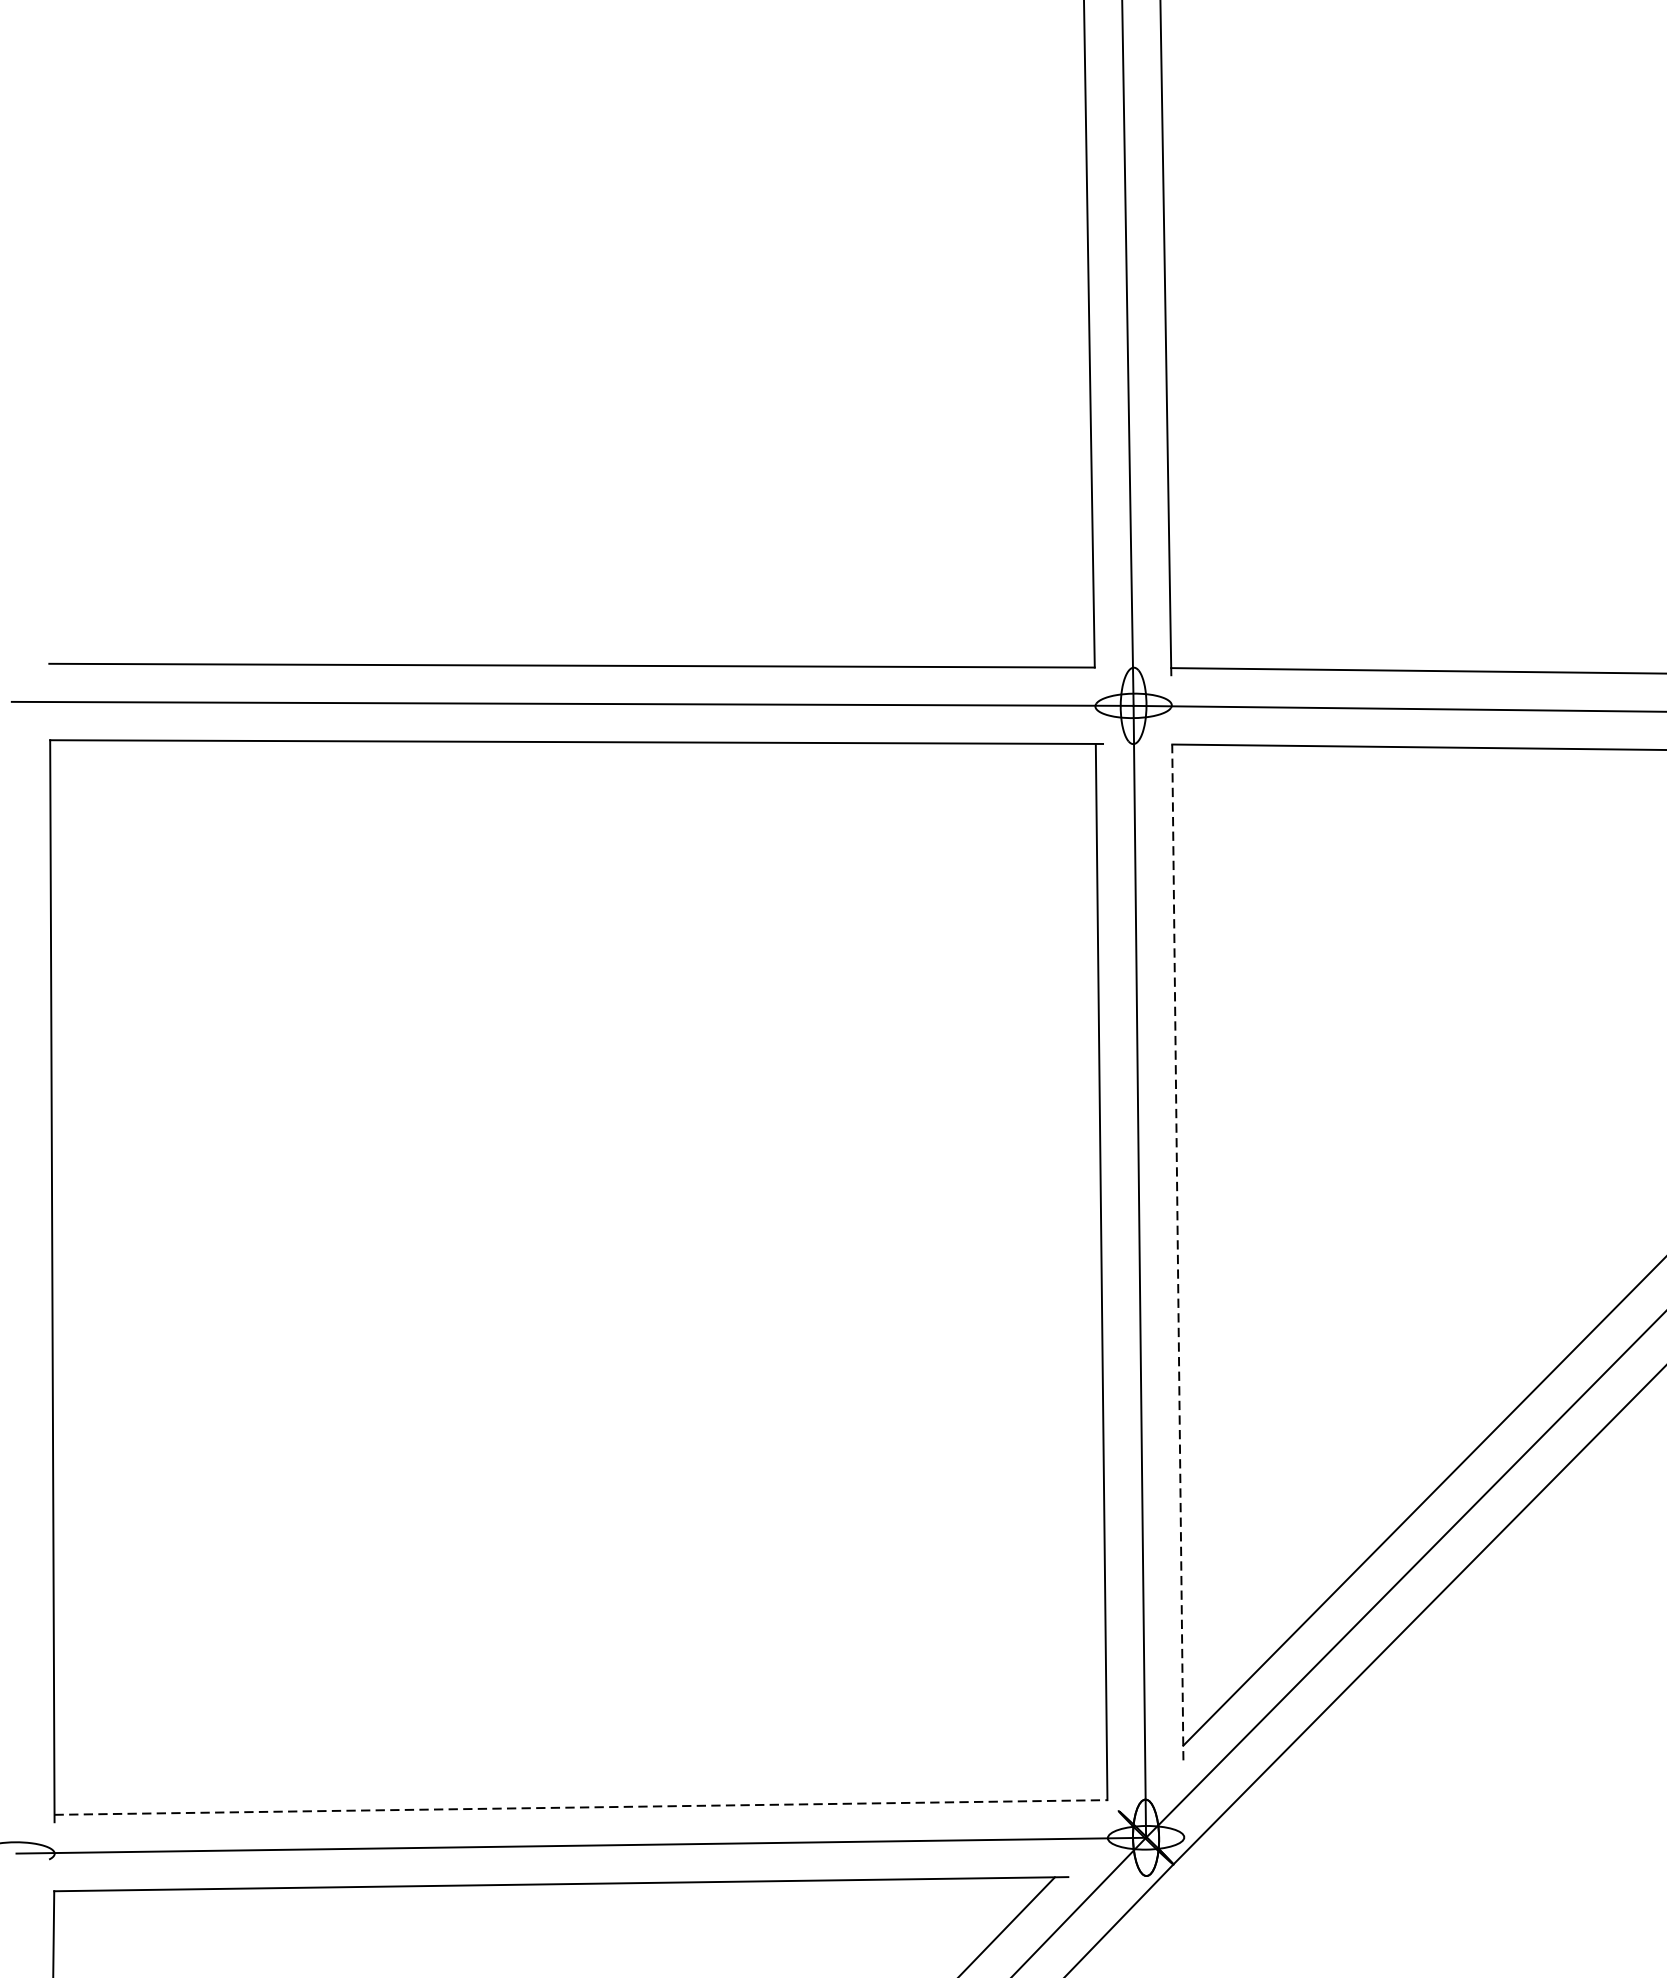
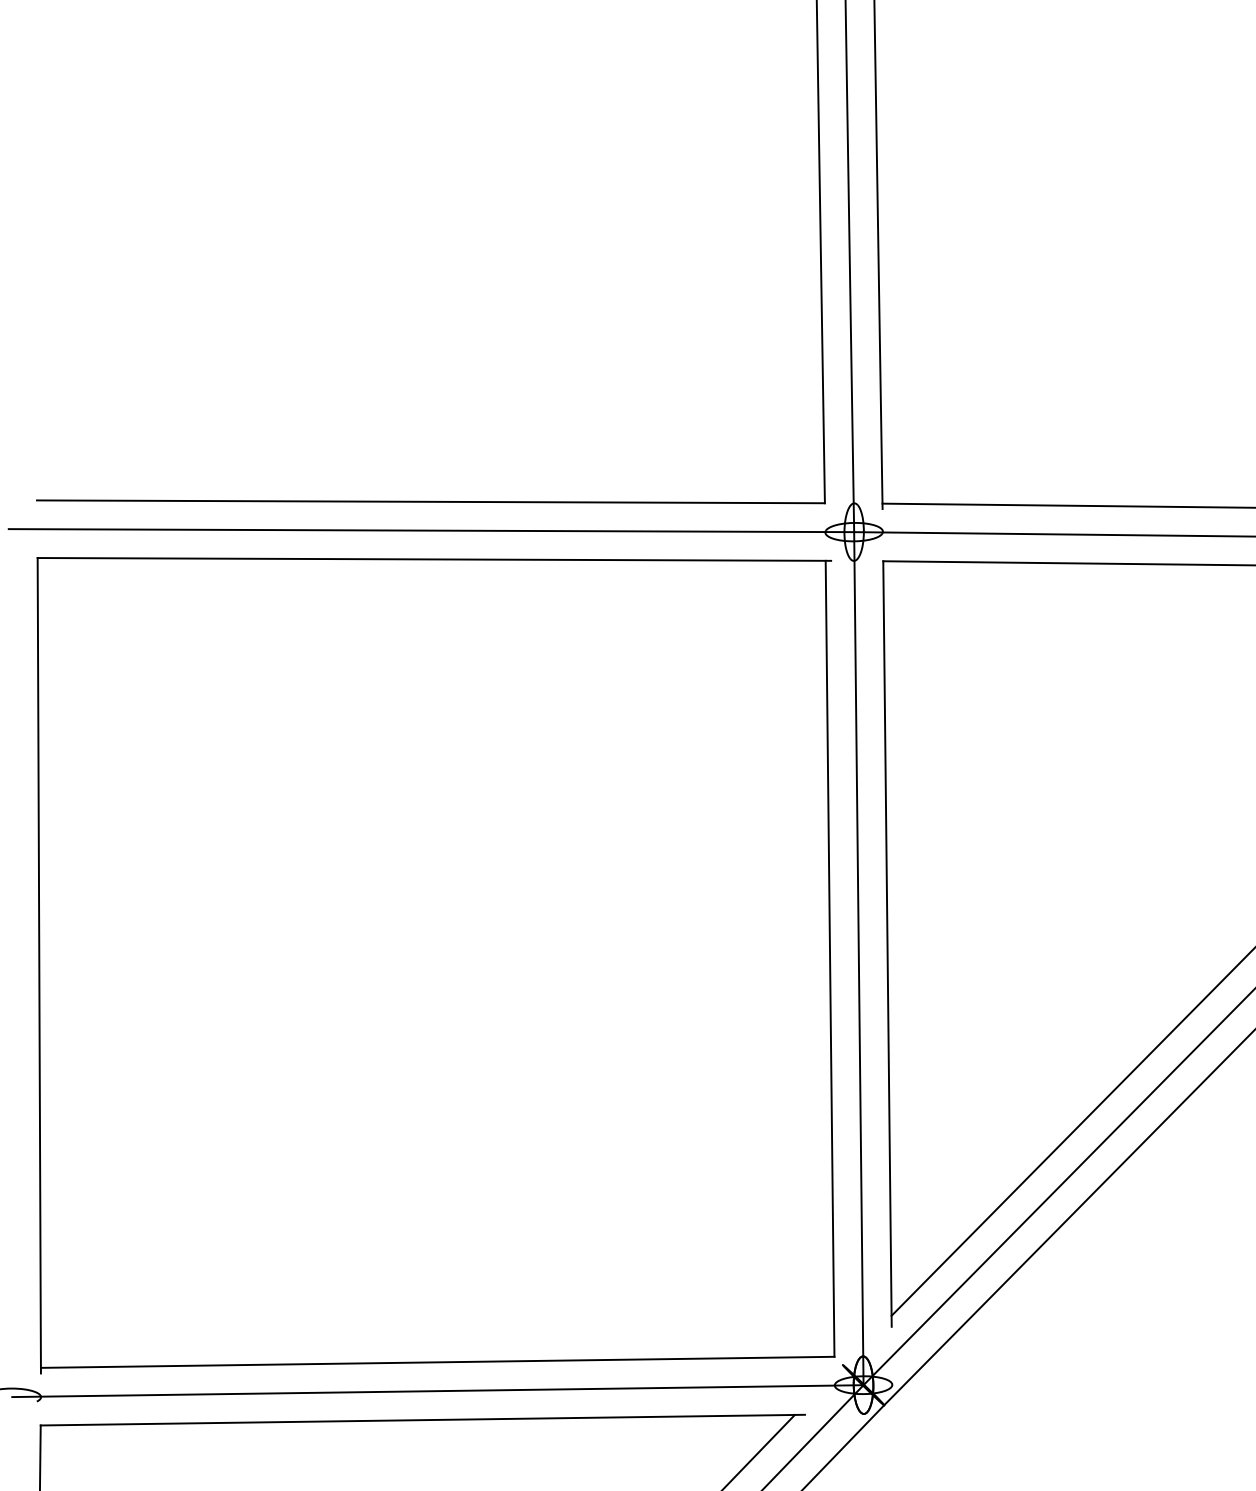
line: (1177, 1253) -> (887, 944), dashed -> solid
line: (580, 1807) -> (437, 1362), dashed -> solid

